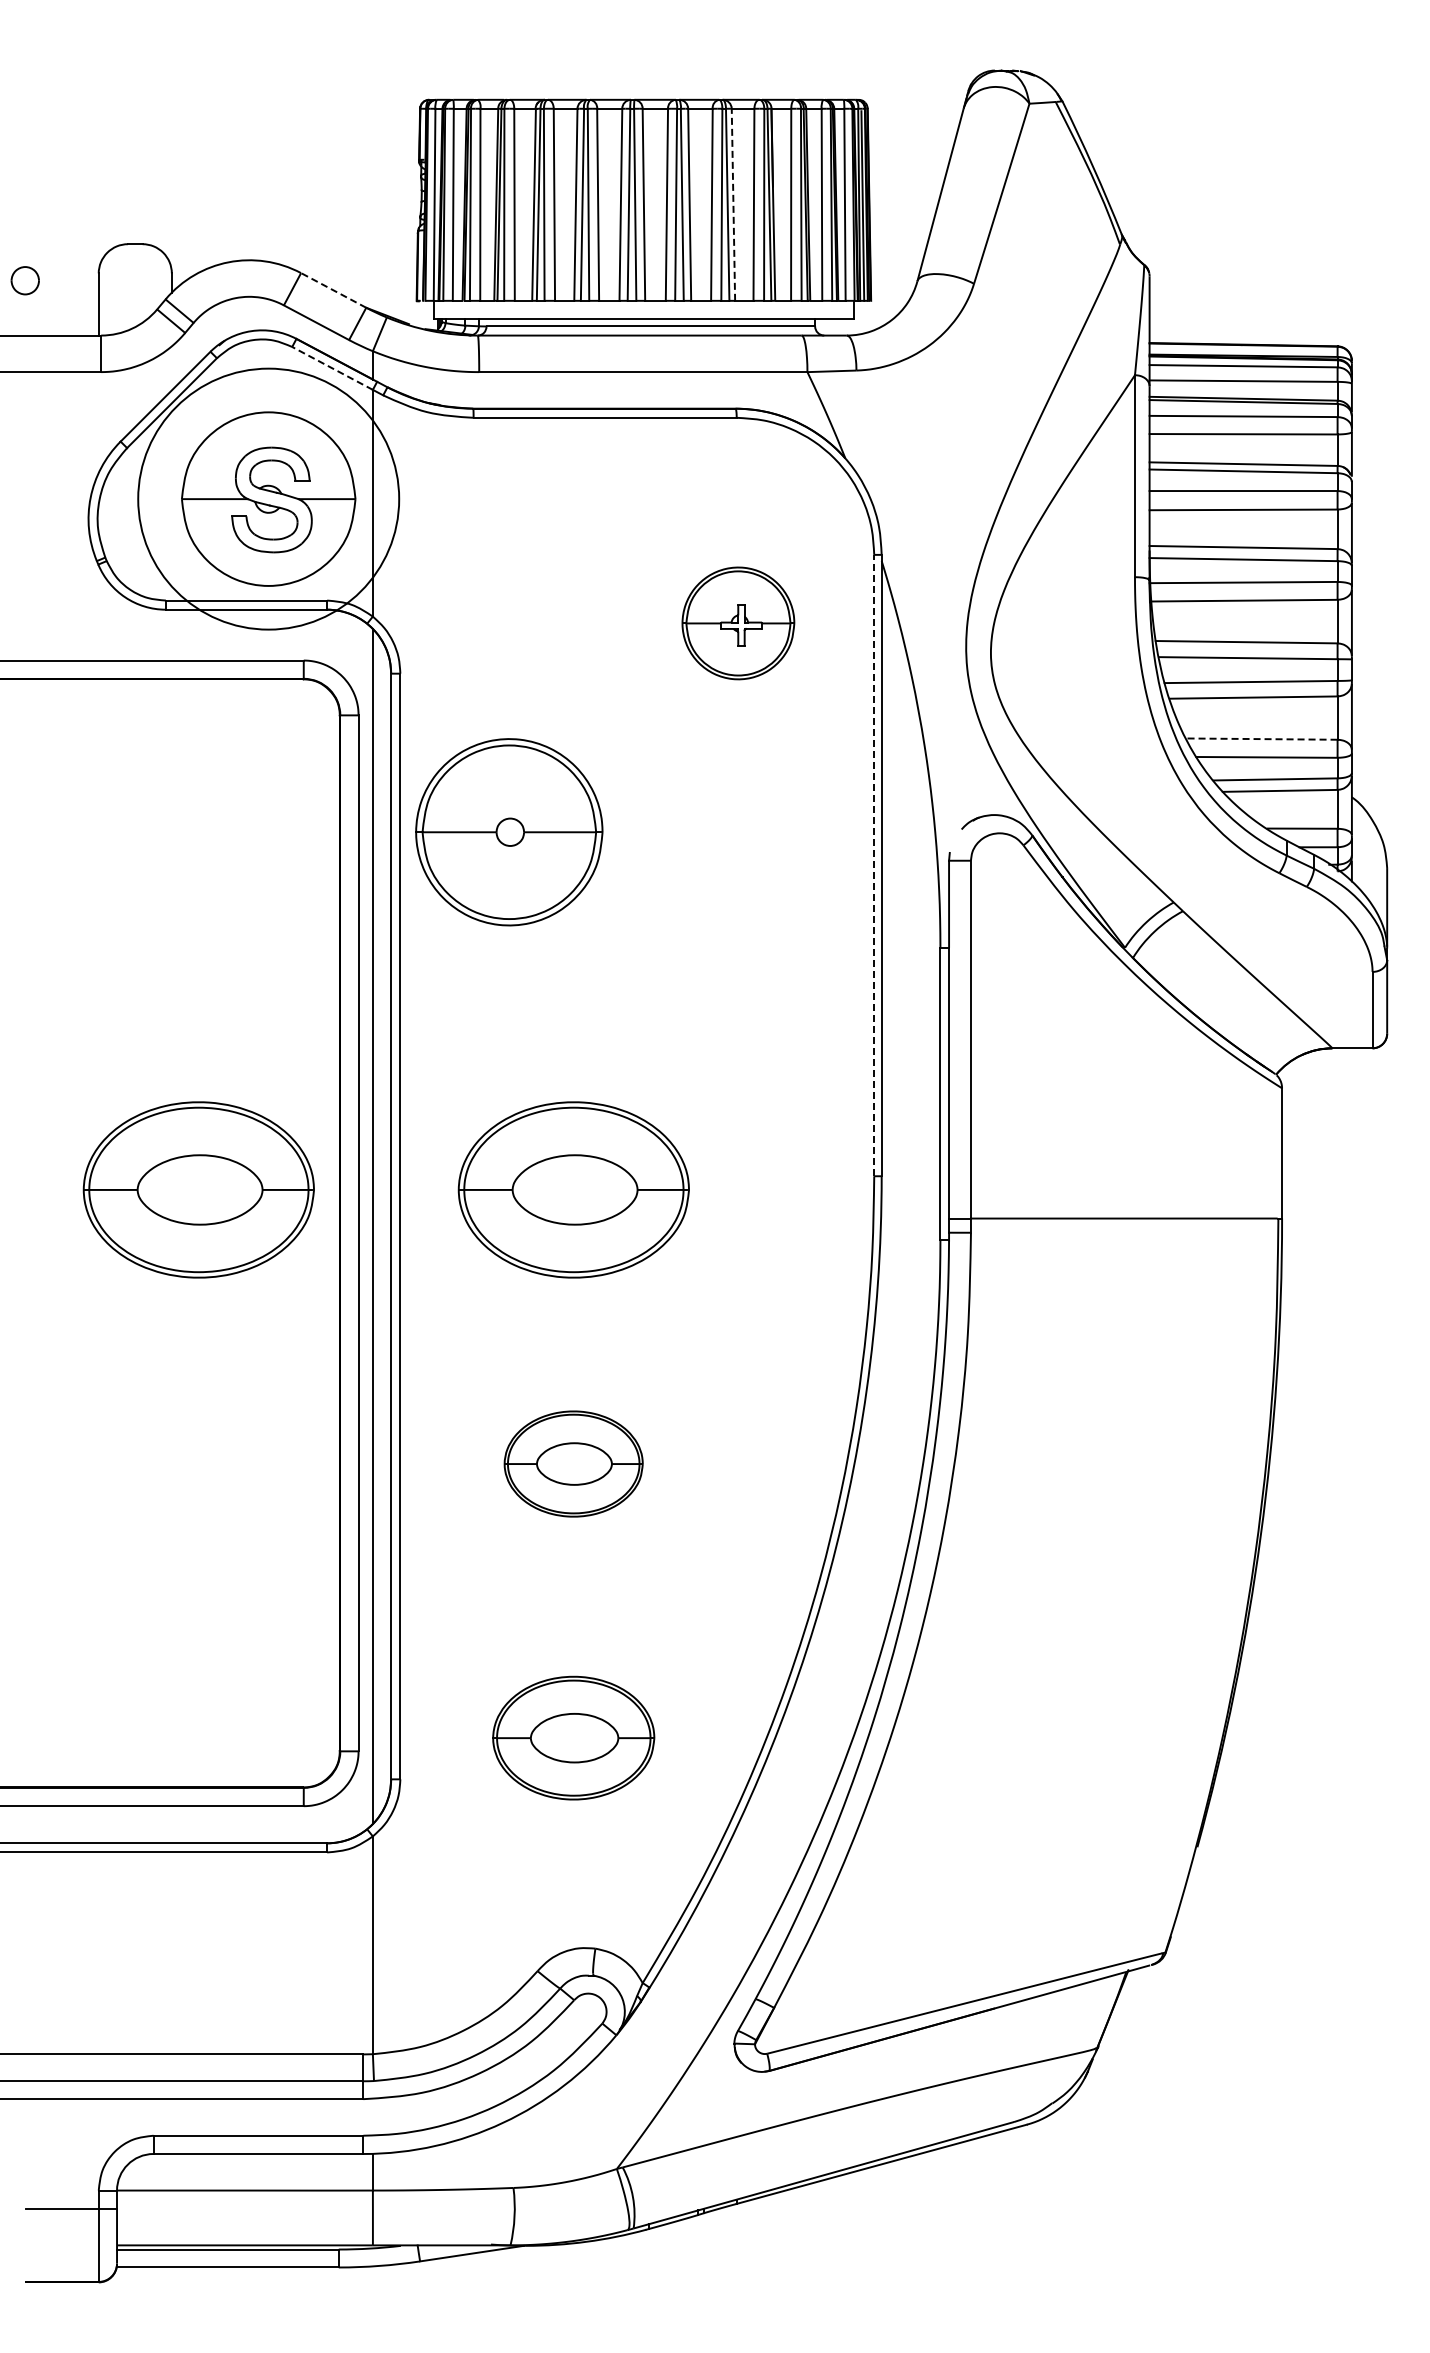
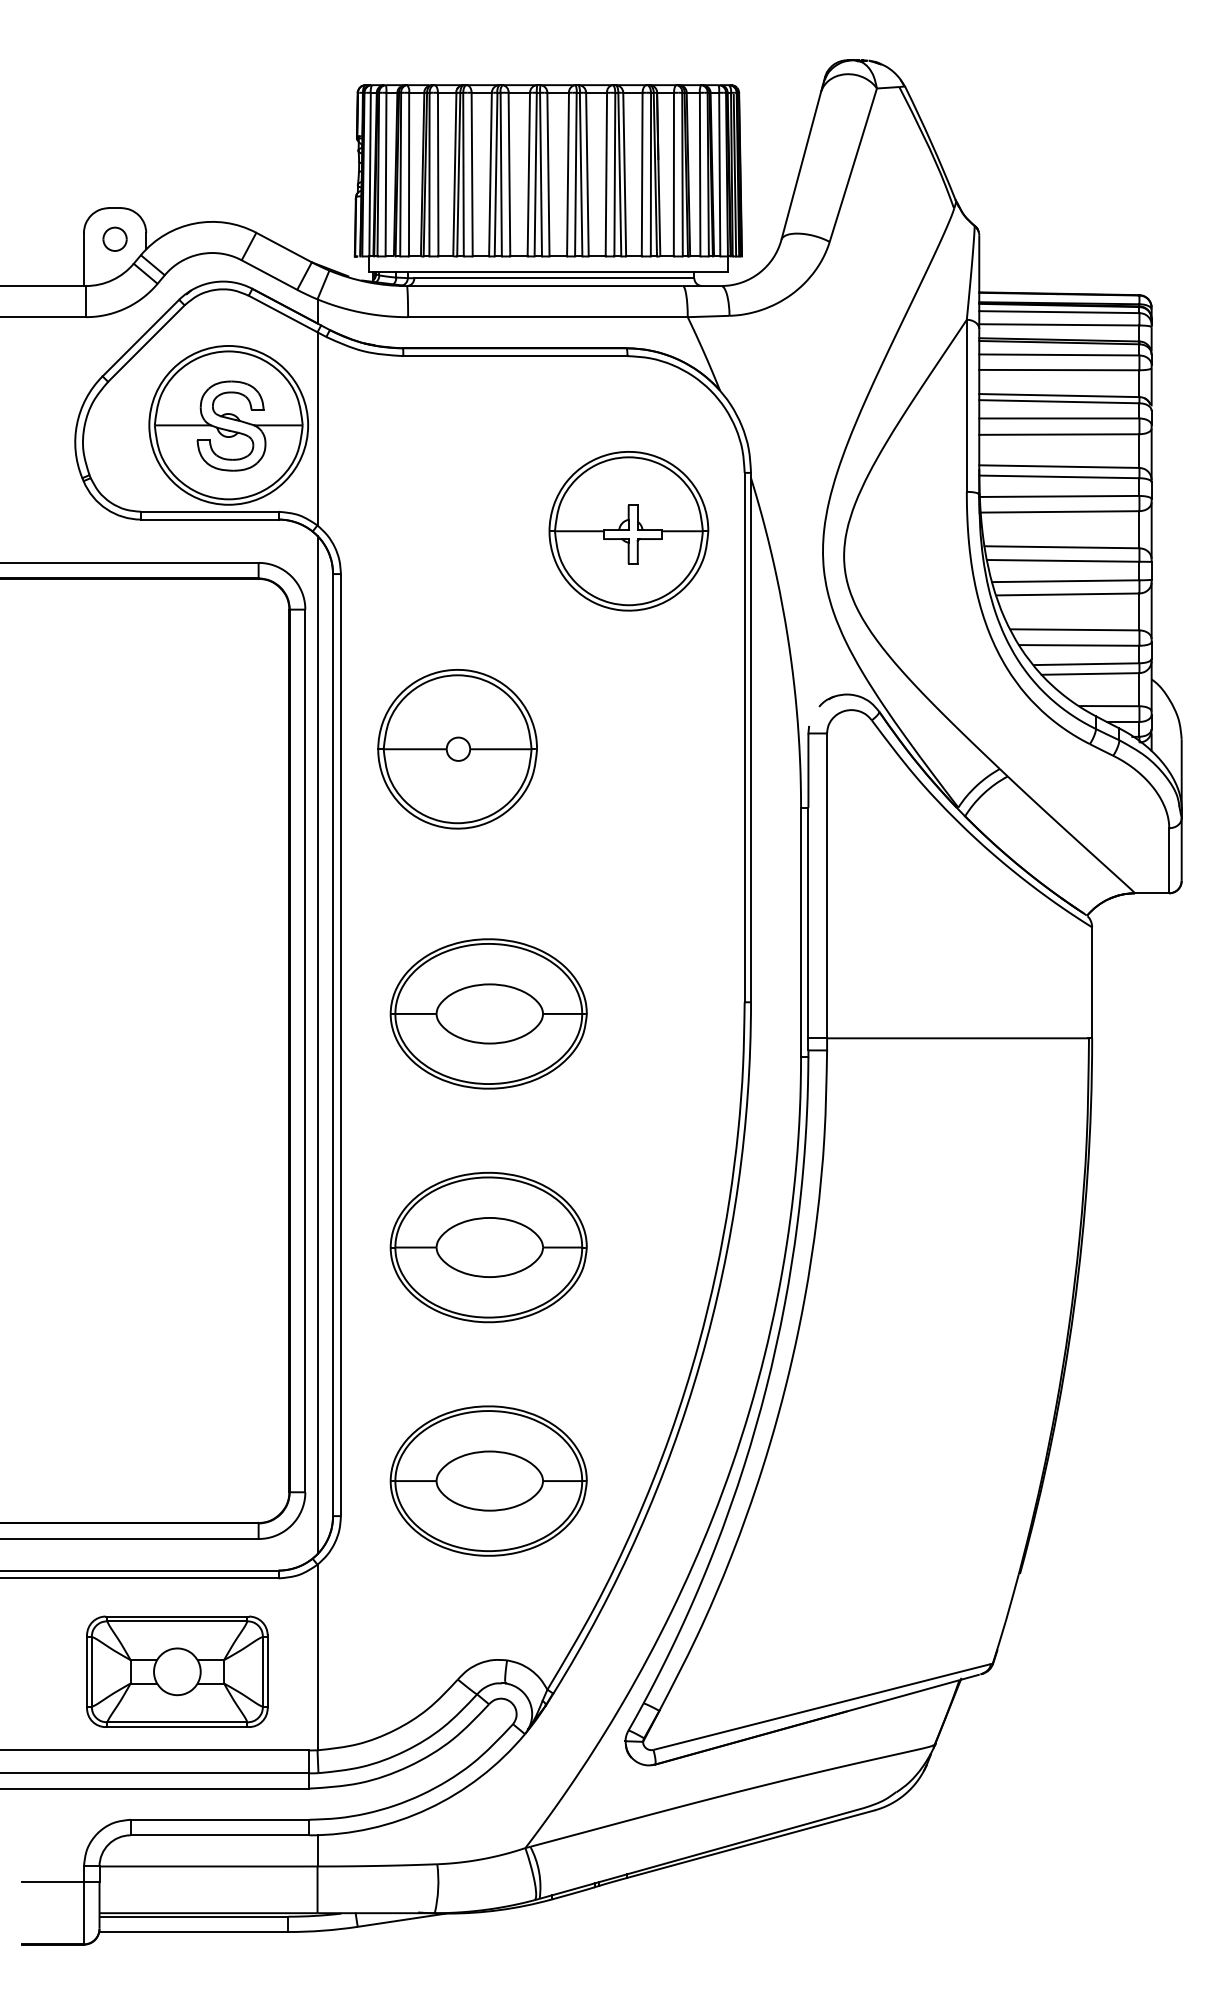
line: (733, 204) -> (624, 174), dashed -> solid
part: (24, 280) -> (114, 239), moved
line: (333, 290) -> (283, 247), dashed -> solid
line: (332, 368) -> (283, 314), dashed -> solid
circle: (268, 498) -> (228, 424), size x0.71
part: (738, 623) -> (629, 531), size x1.67
line: (1261, 739) -> (1074, 630), dashed -> solid
part: (509, 832) -> (457, 749), moved
line: (874, 865) -> (744, 737), dashed -> solid
part: (198, 1189) -> (168, 1013), removed
part: (573, 1463) -> (488, 1247), size x1.67
part: (573, 1737) -> (488, 1480), size x1.43
part: (208, 1961) -> (177, 1671), added

